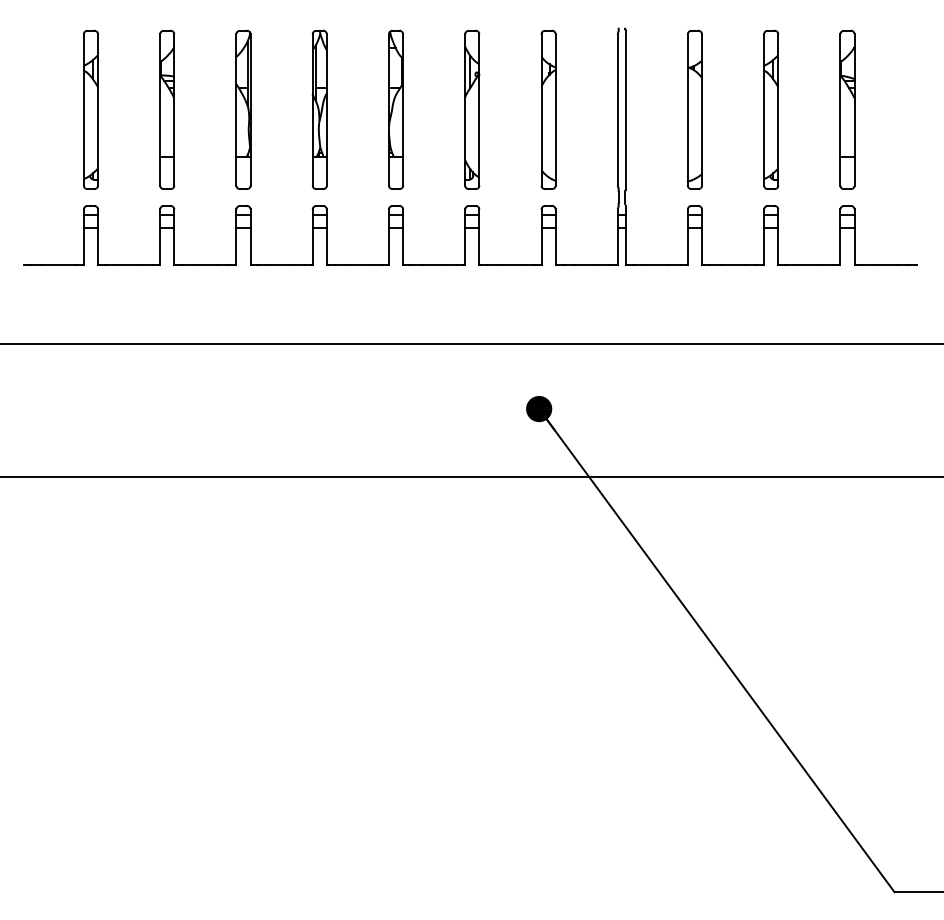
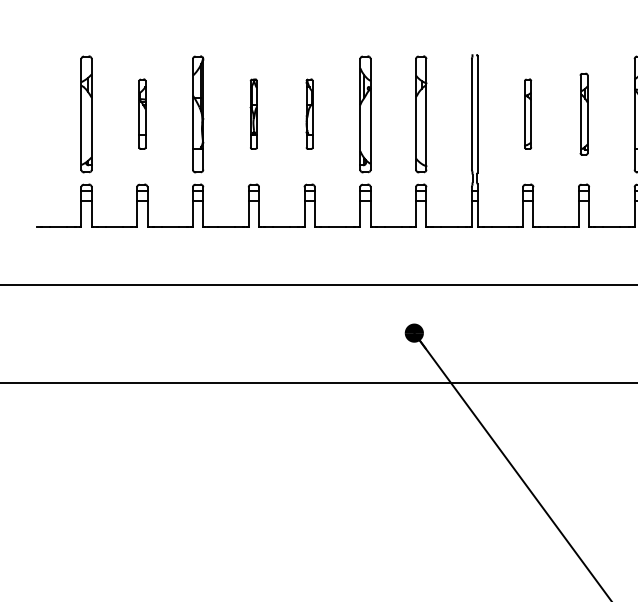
part: (167, 109) -> (142, 114), size x0.6
part: (319, 109) -> (253, 114), size x0.6
part: (395, 109) -> (309, 114), size x0.6
part: (694, 109) -> (527, 114), size x0.6
part: (771, 109) -> (584, 114), size x0.7

